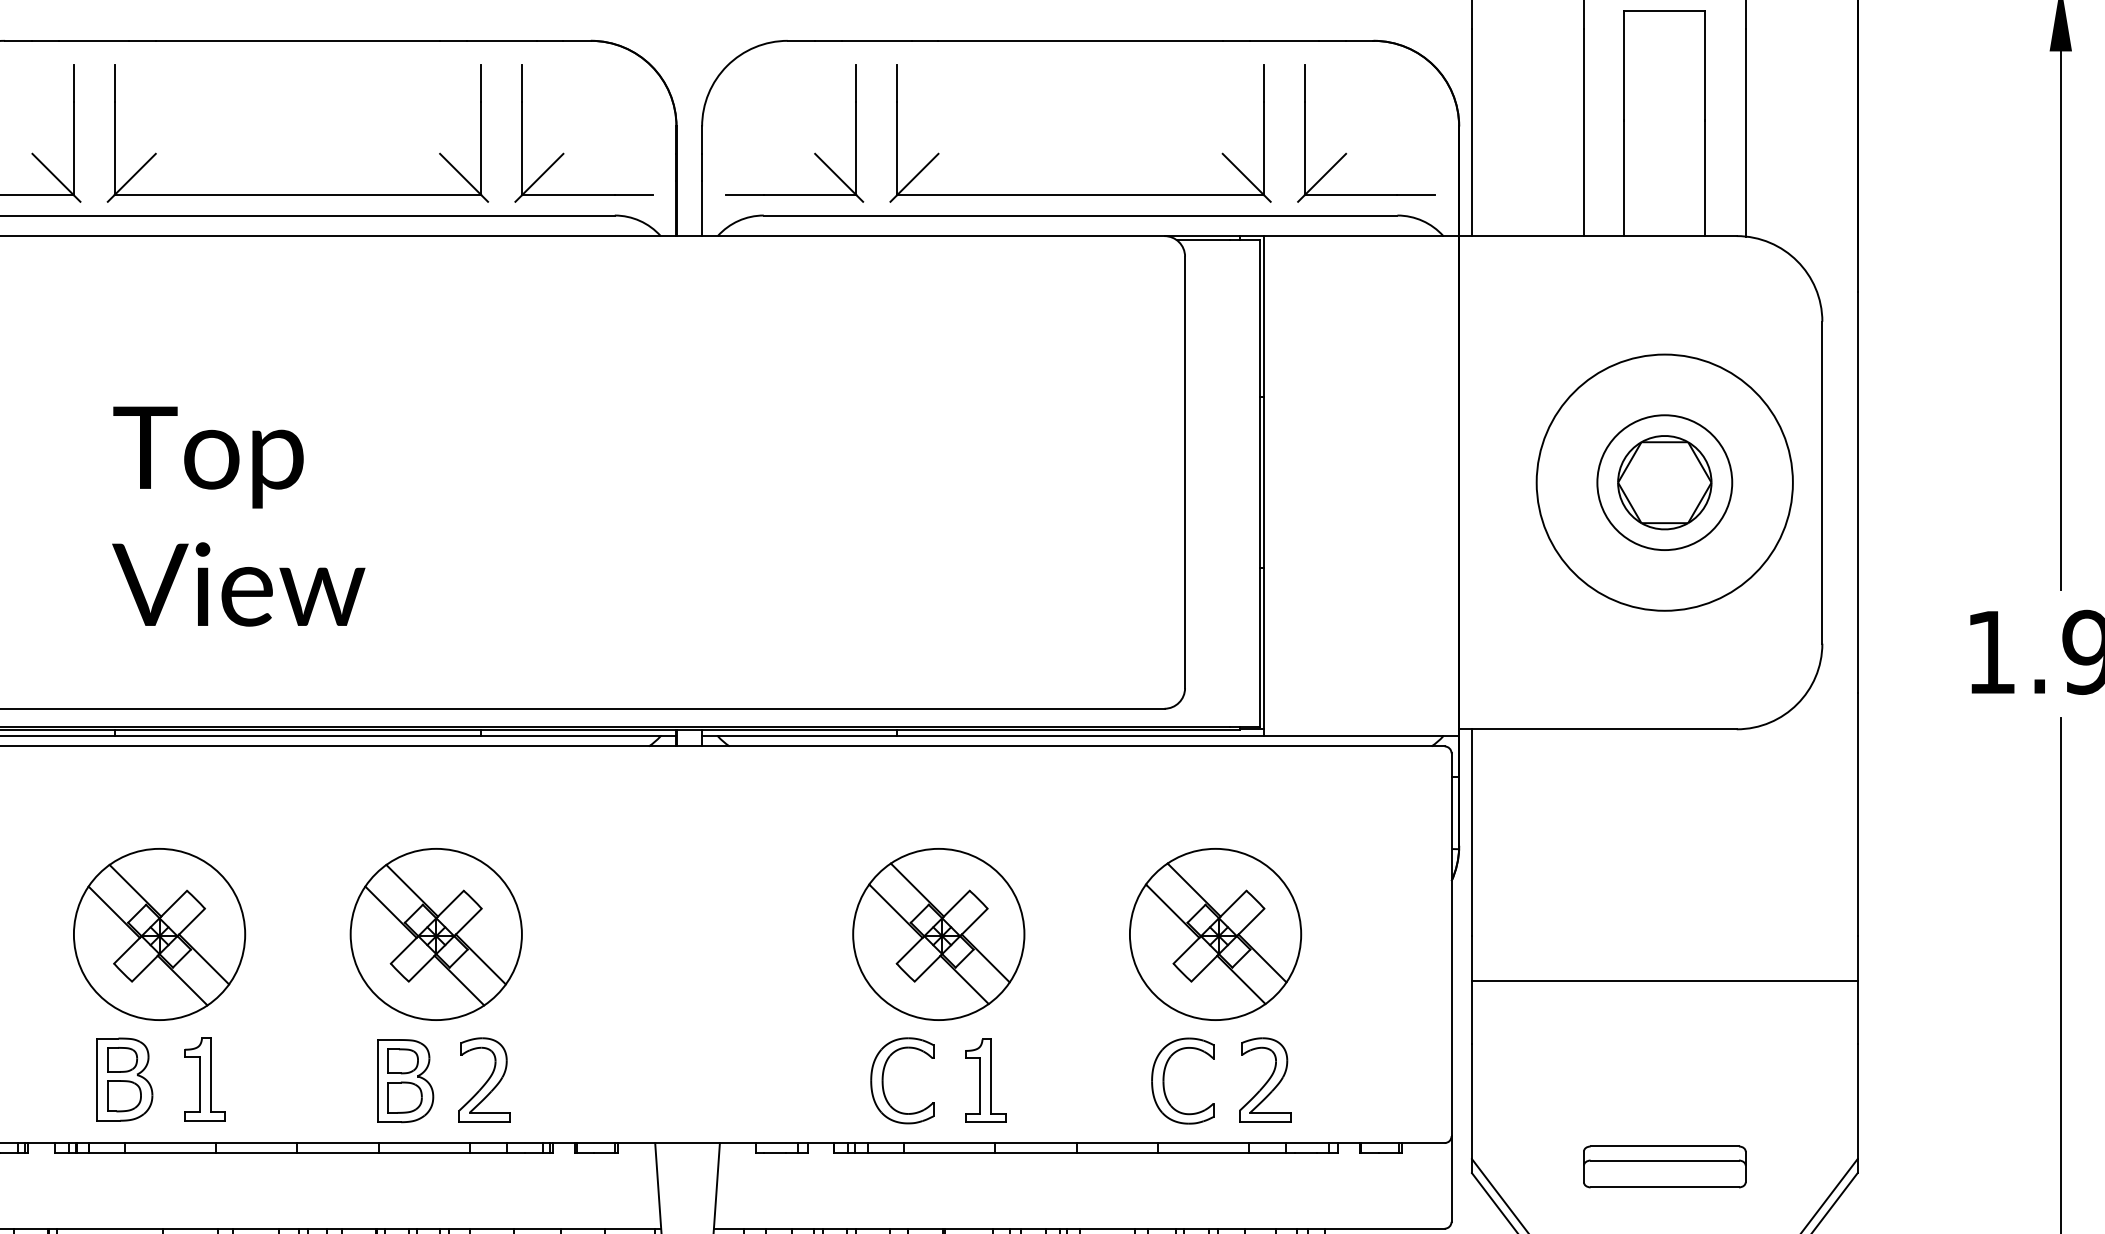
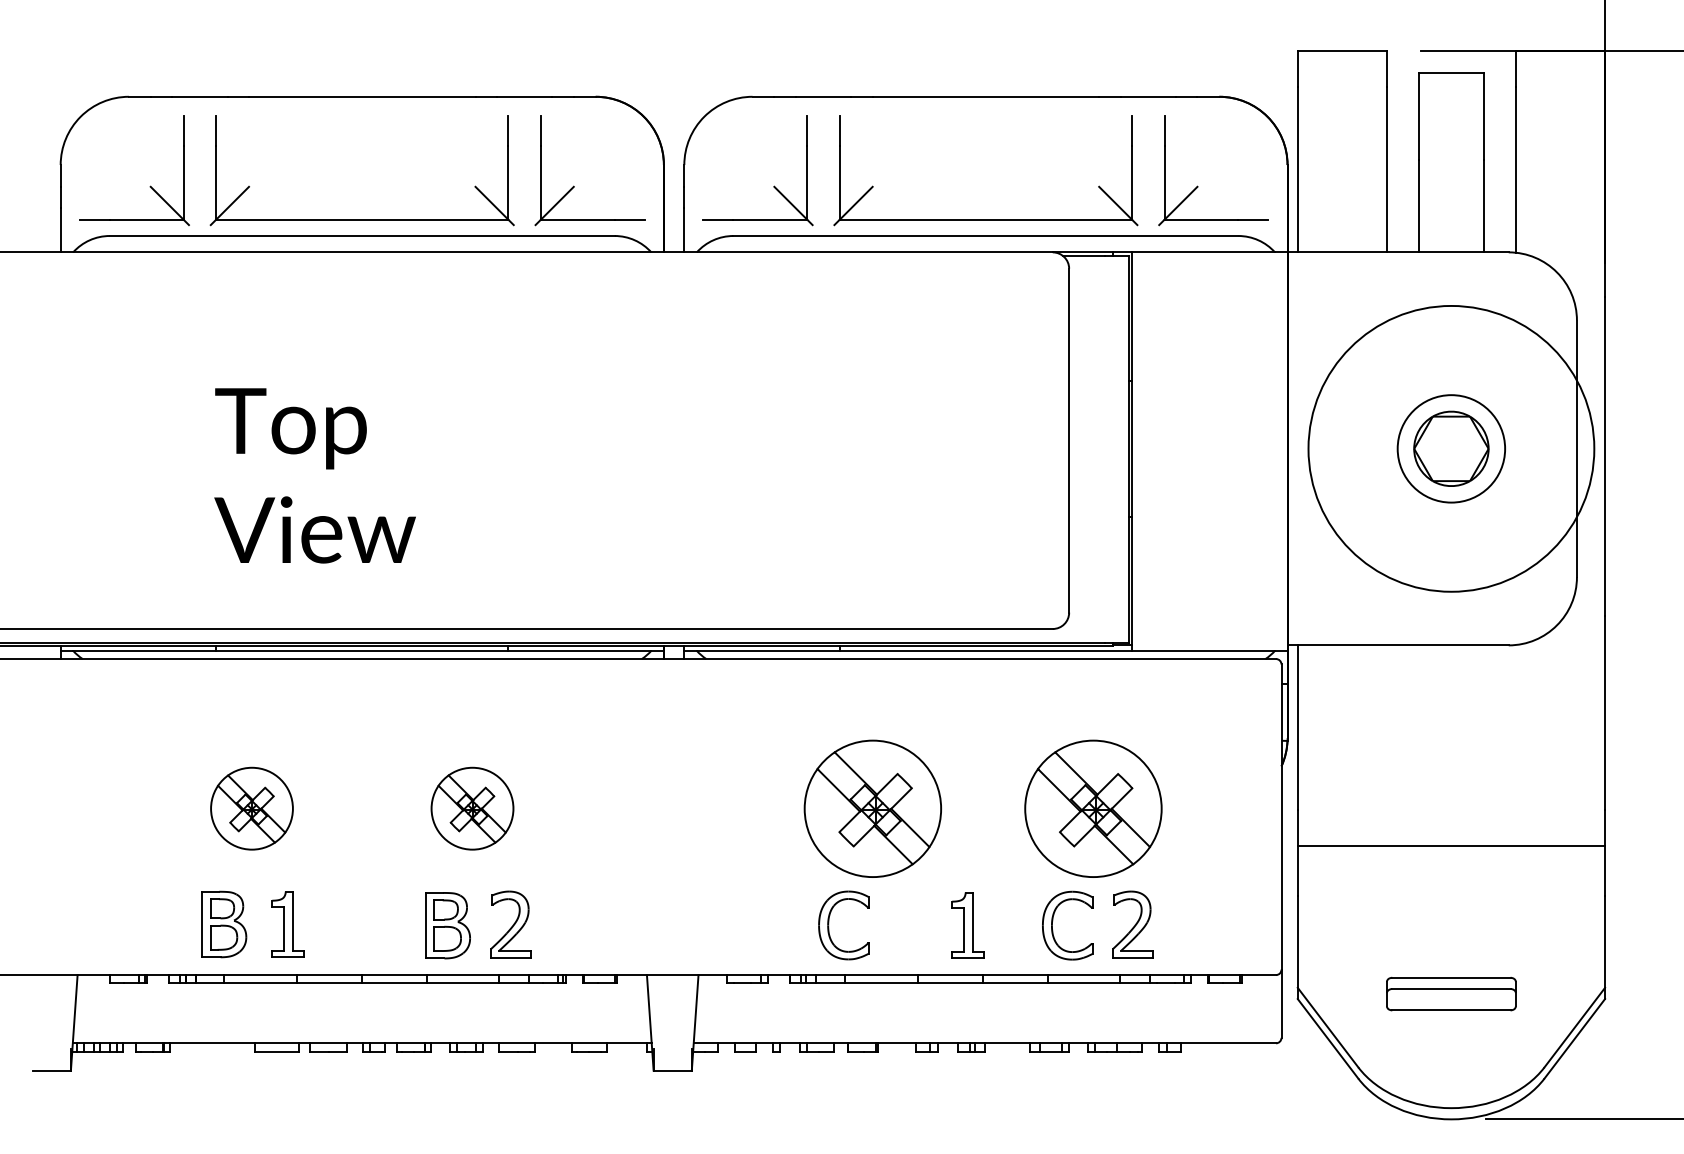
circle: (1664, 482) -> (1451, 448), size x1.4
part: (158, 934) -> (251, 808), size x0.6
part: (436, 934) -> (472, 808), size x0.6
part: (984, 1080) -> (967, 925), moved

